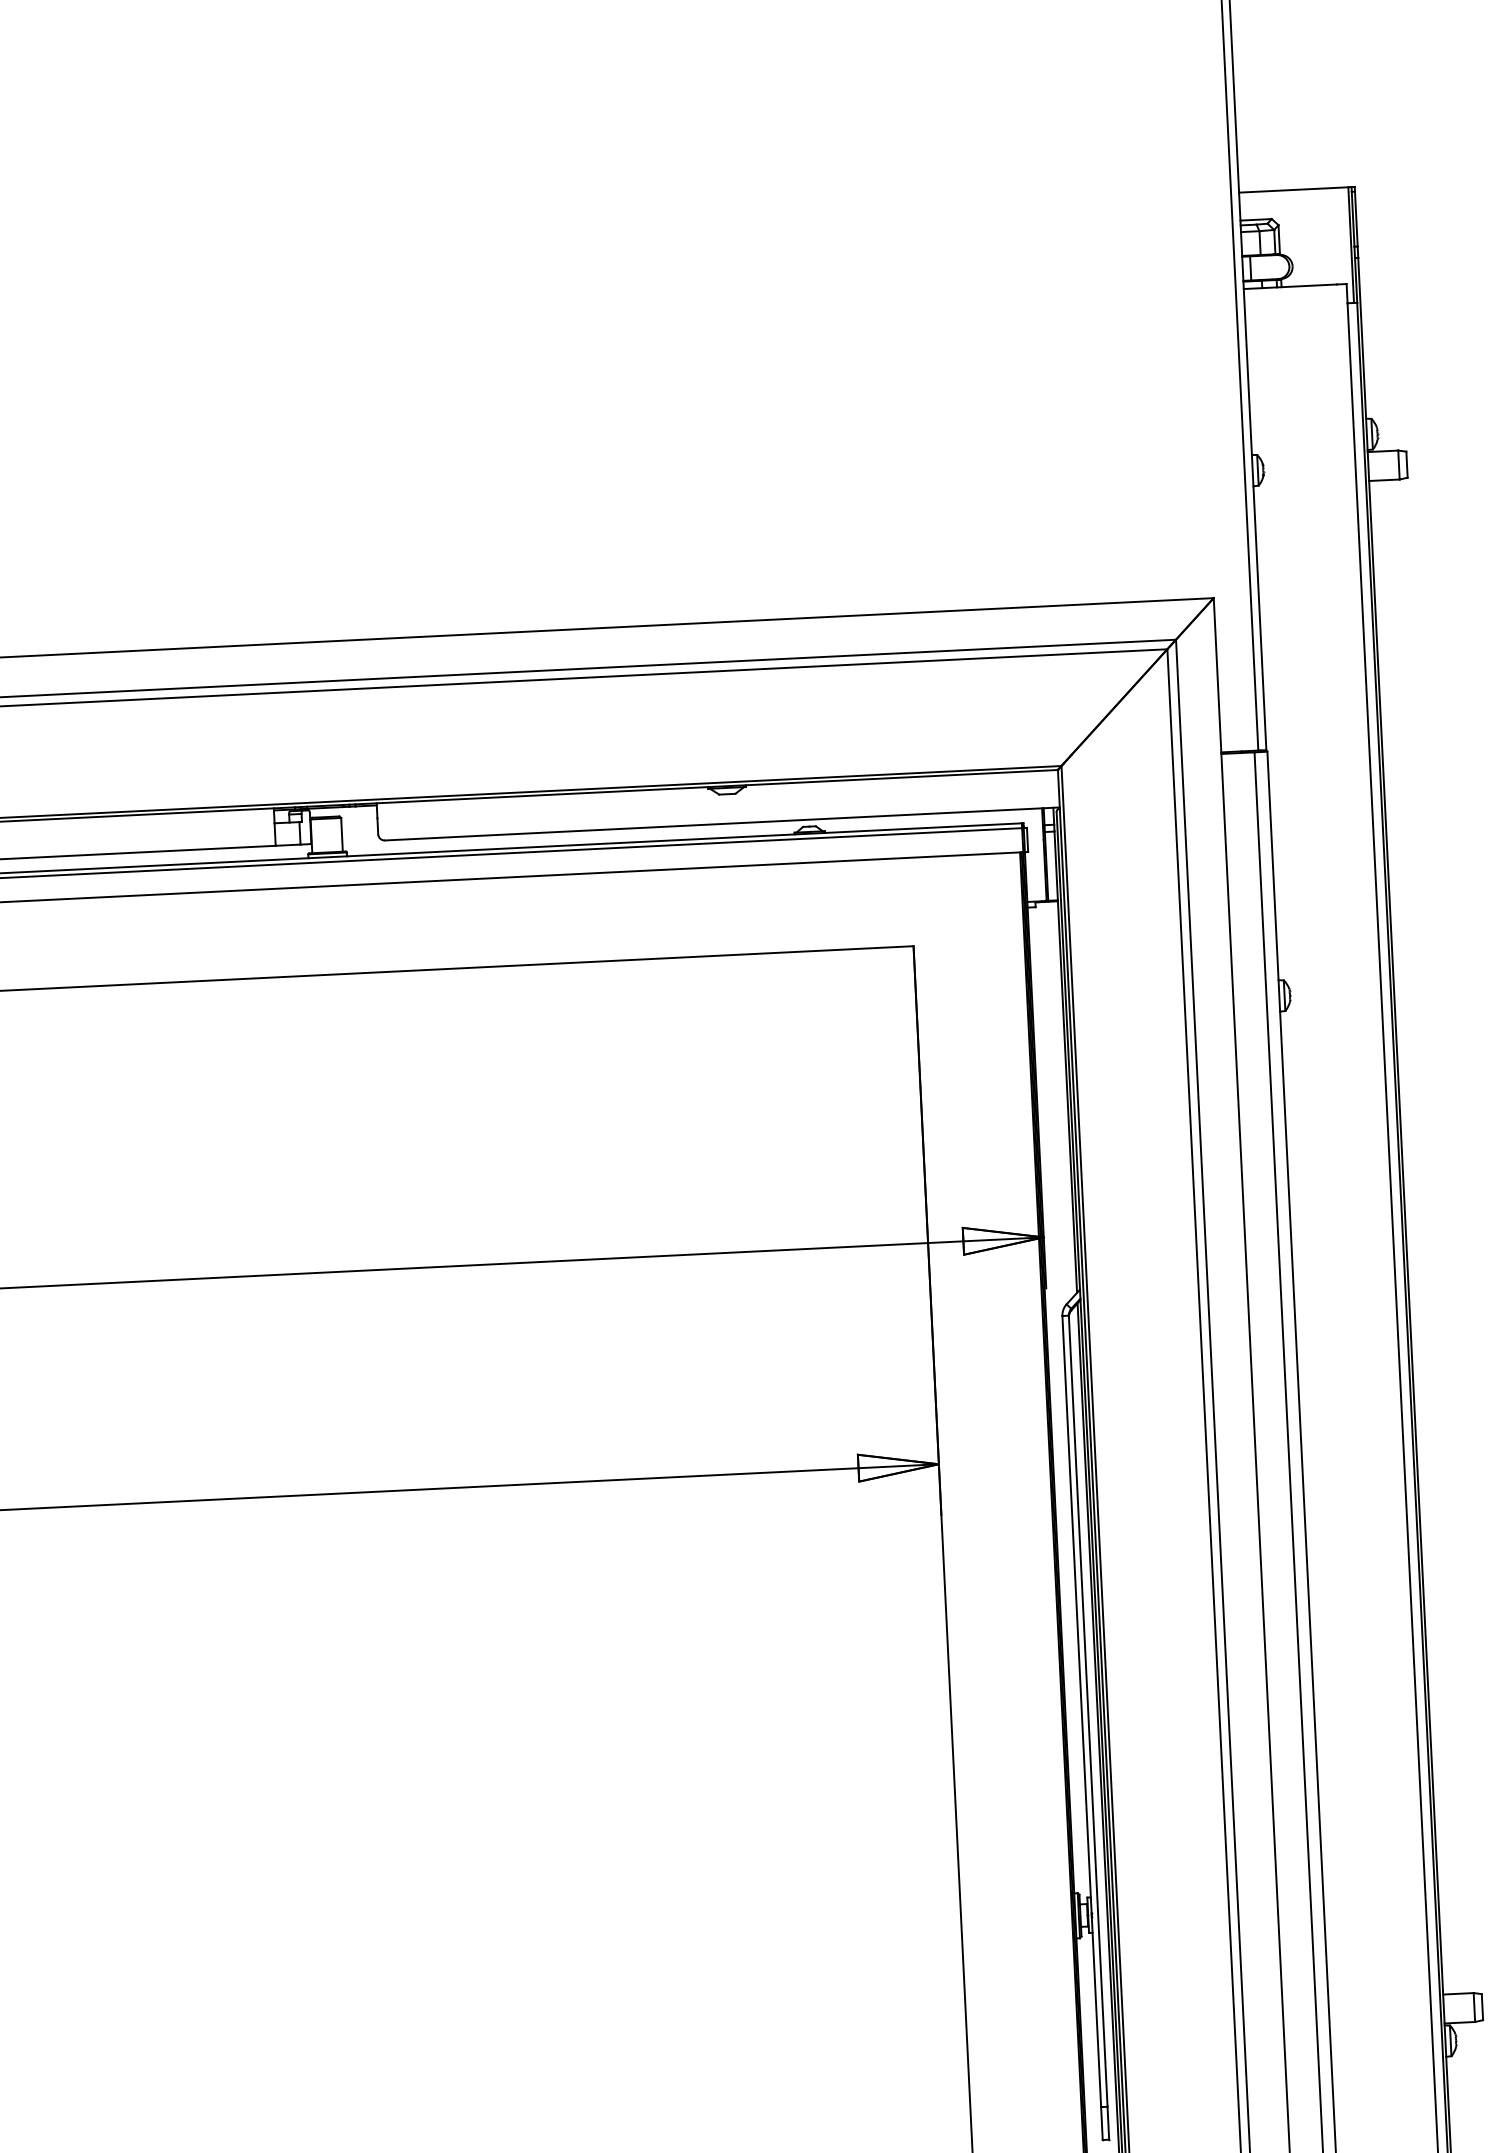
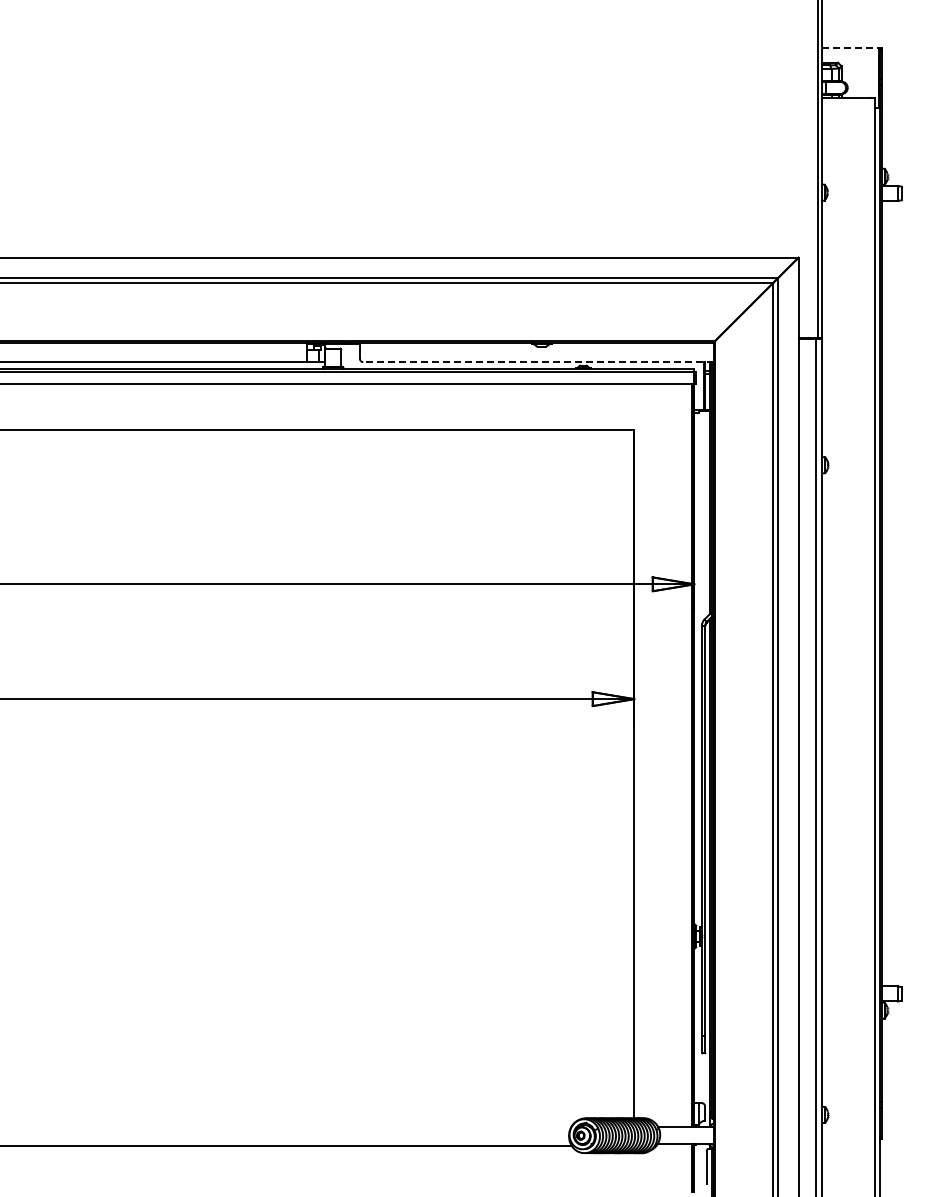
line: (1294, 190) -> (850, 48), solid -> dashed
line: (720, 824) -> (537, 362), solid -> dashed

